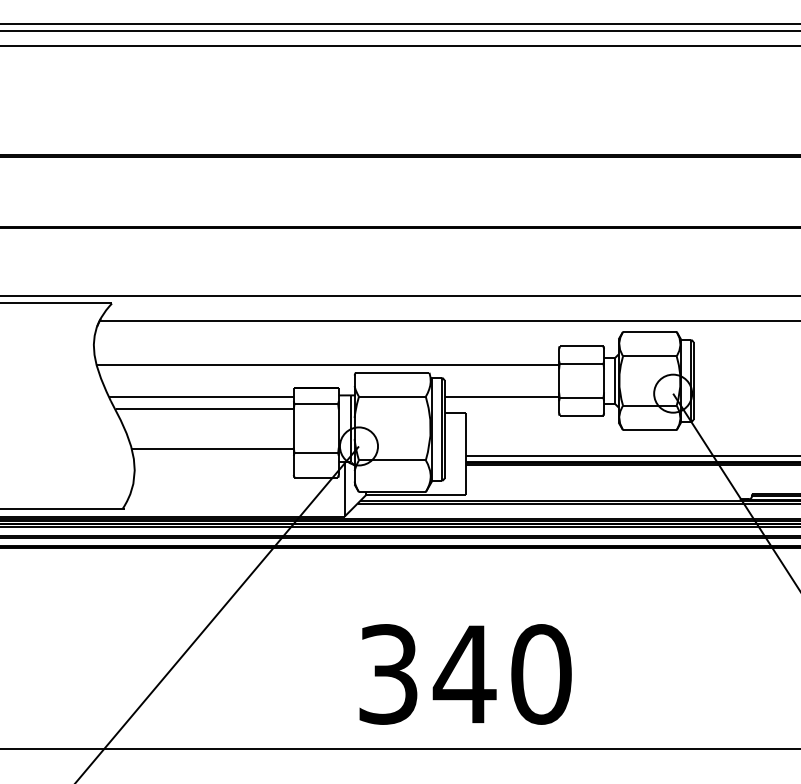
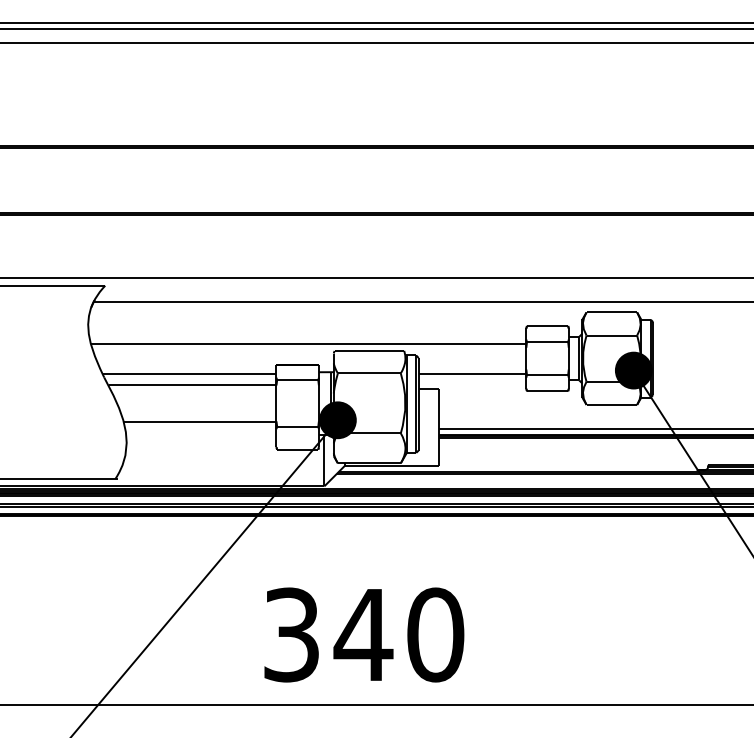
fill: (672, 393) -> (633, 370), added
fill: (358, 446) -> (337, 420), added
text: (465, 673) -> (364, 634), moved

